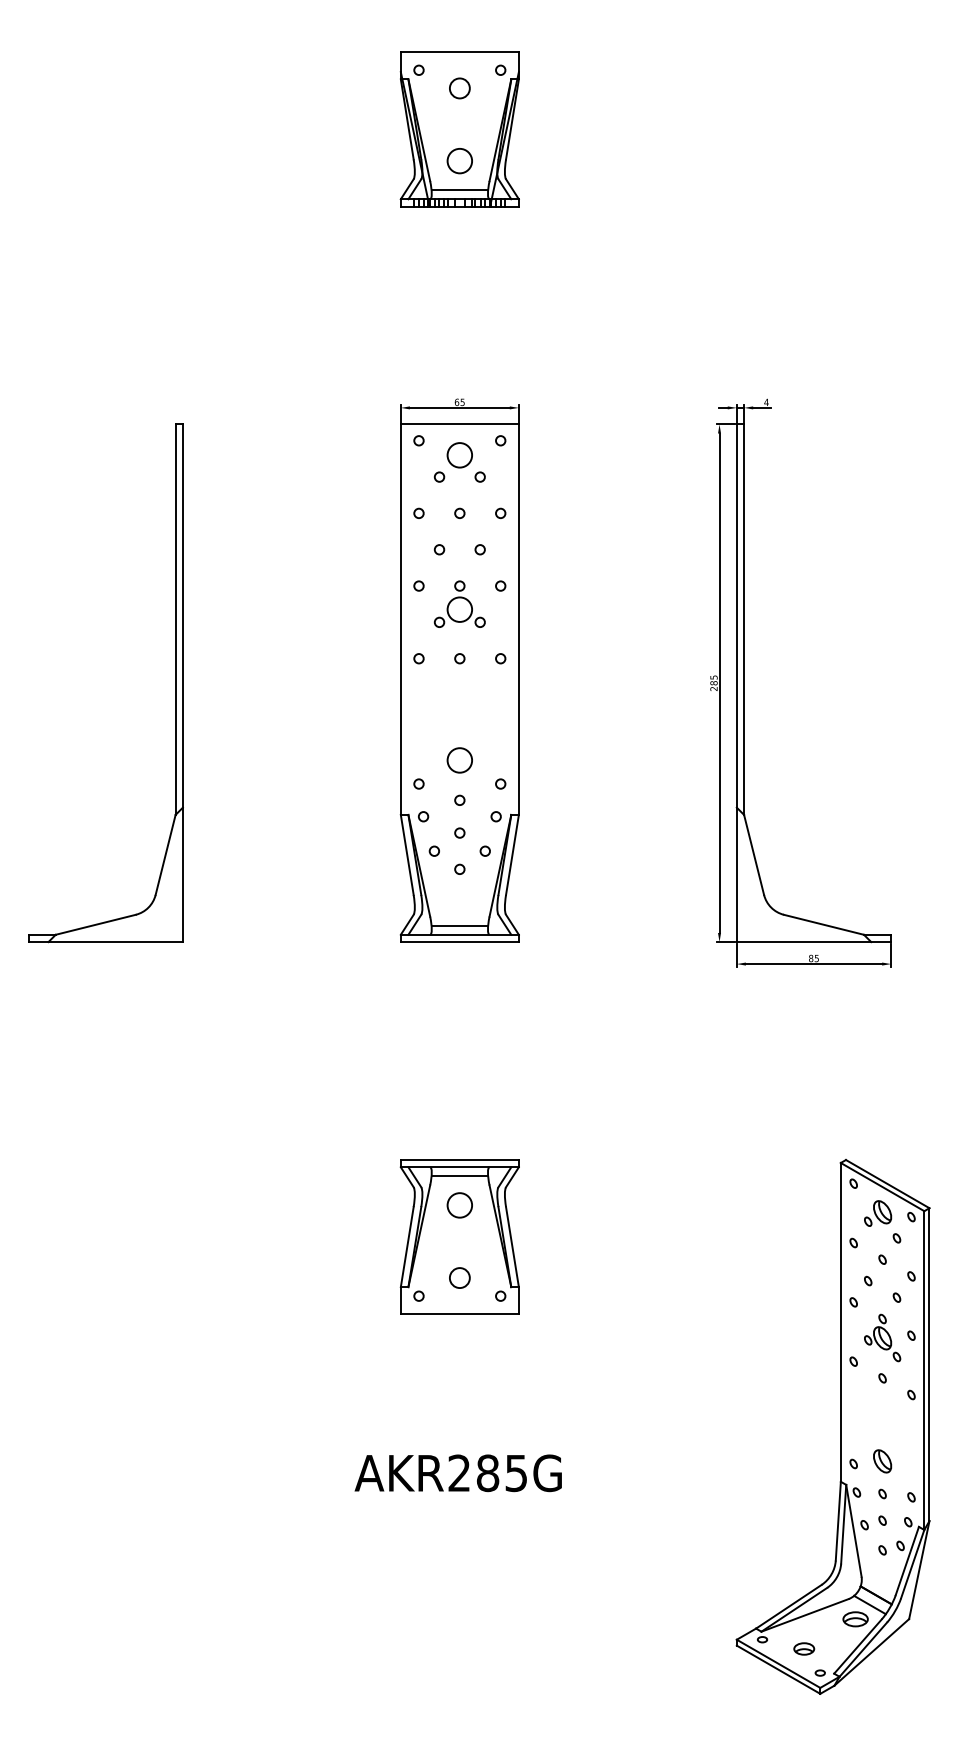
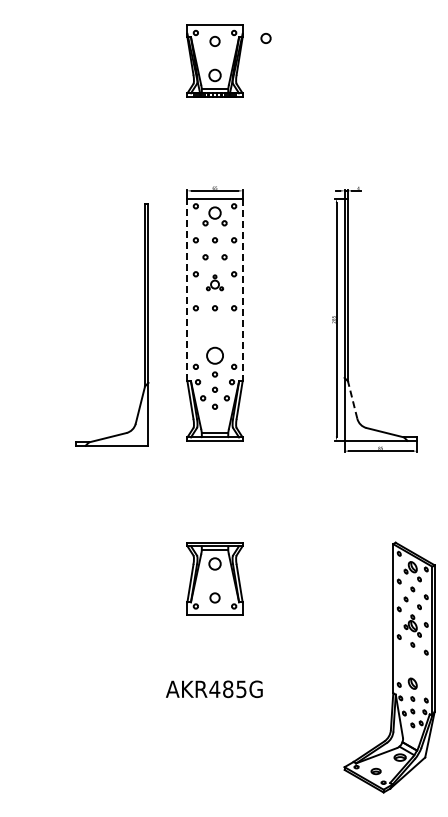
circle: (567, 82) -> (265, 38), added
part: (458, 603) -> (214, 282), size x0.7
line: (400, 618) -> (187, 289), solid -> dashed
line: (518, 620) -> (242, 290), solid -> dashed
part: (174, 682) -> (144, 324), moved
circle: (458, 759) -> (214, 355), size x1.4
line: (753, 853) -> (352, 399), solid -> dashed
text: (458, 1471) -> (214, 688), AKR285G -> AKR485G

